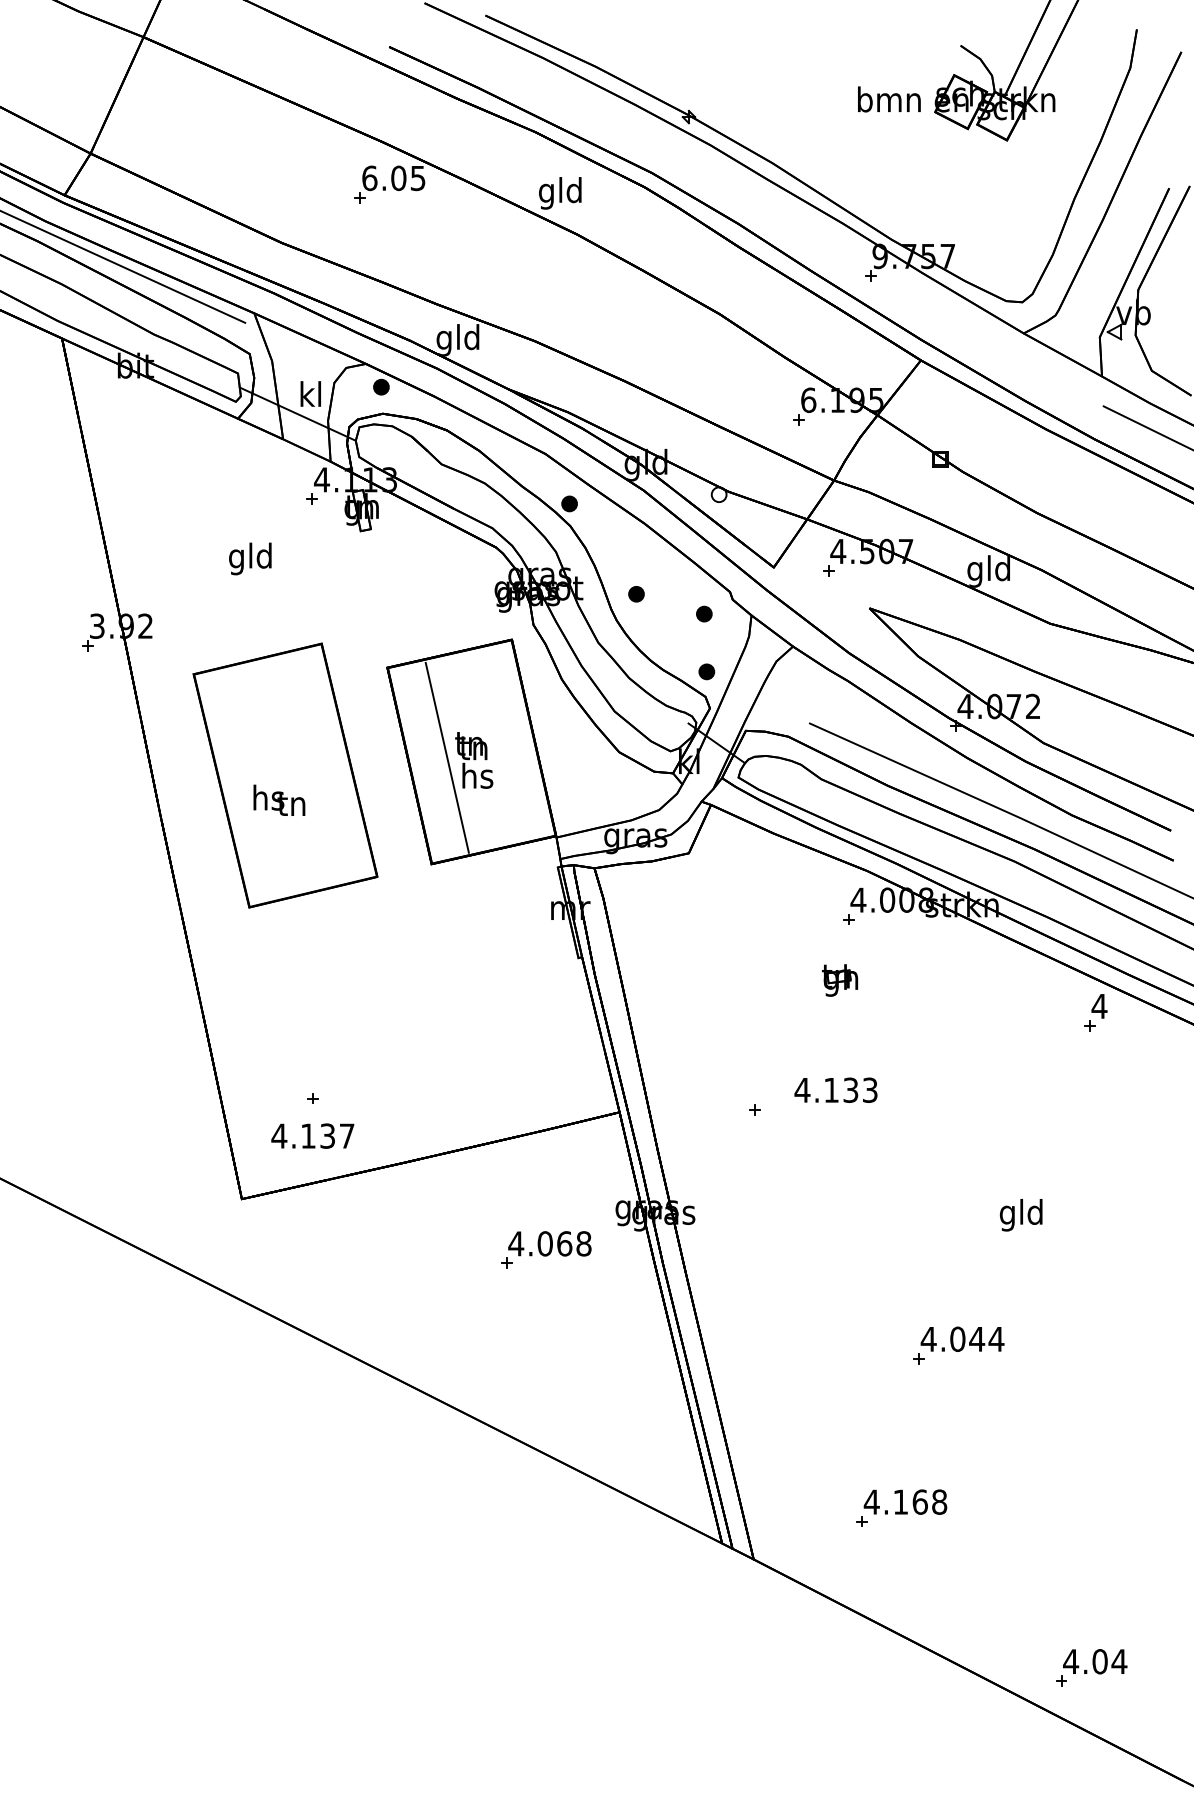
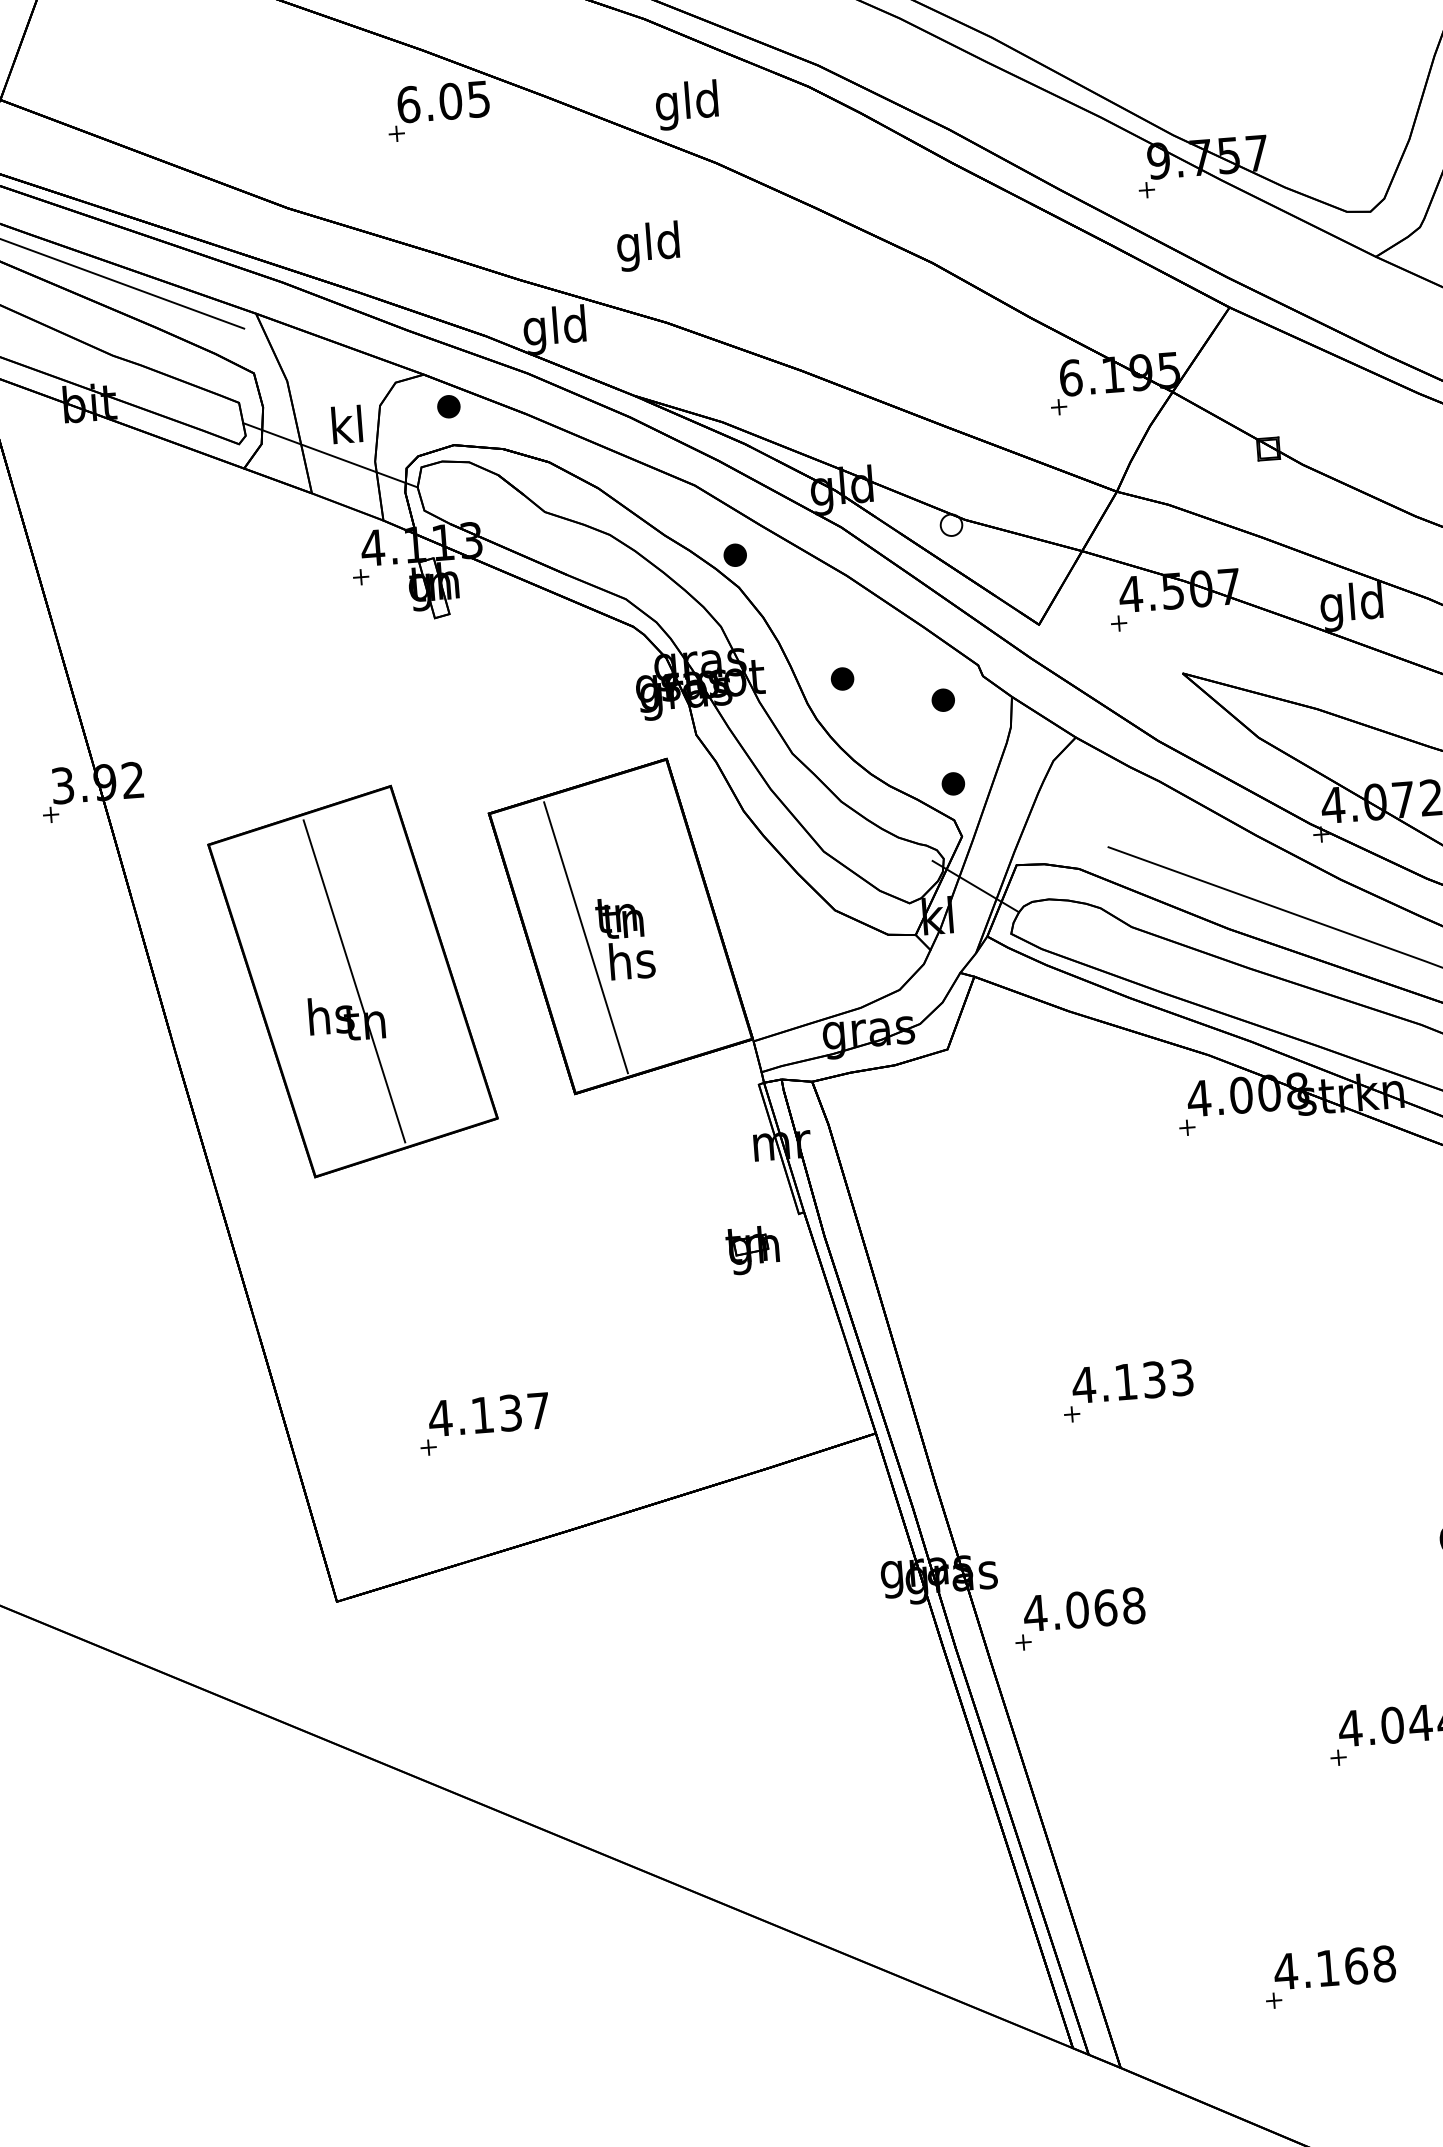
text: (250, 558) -> (648, 245), moved
line: (286, 775) -> (354, 981), added
part: (840, 980) -> (753, 1250), moved
text: (835, 1089) -> (1131, 1380), moved
text: (312, 1135) -> (488, 1413), moved
part: (546, 1249) -> (1079, 1618), moved

